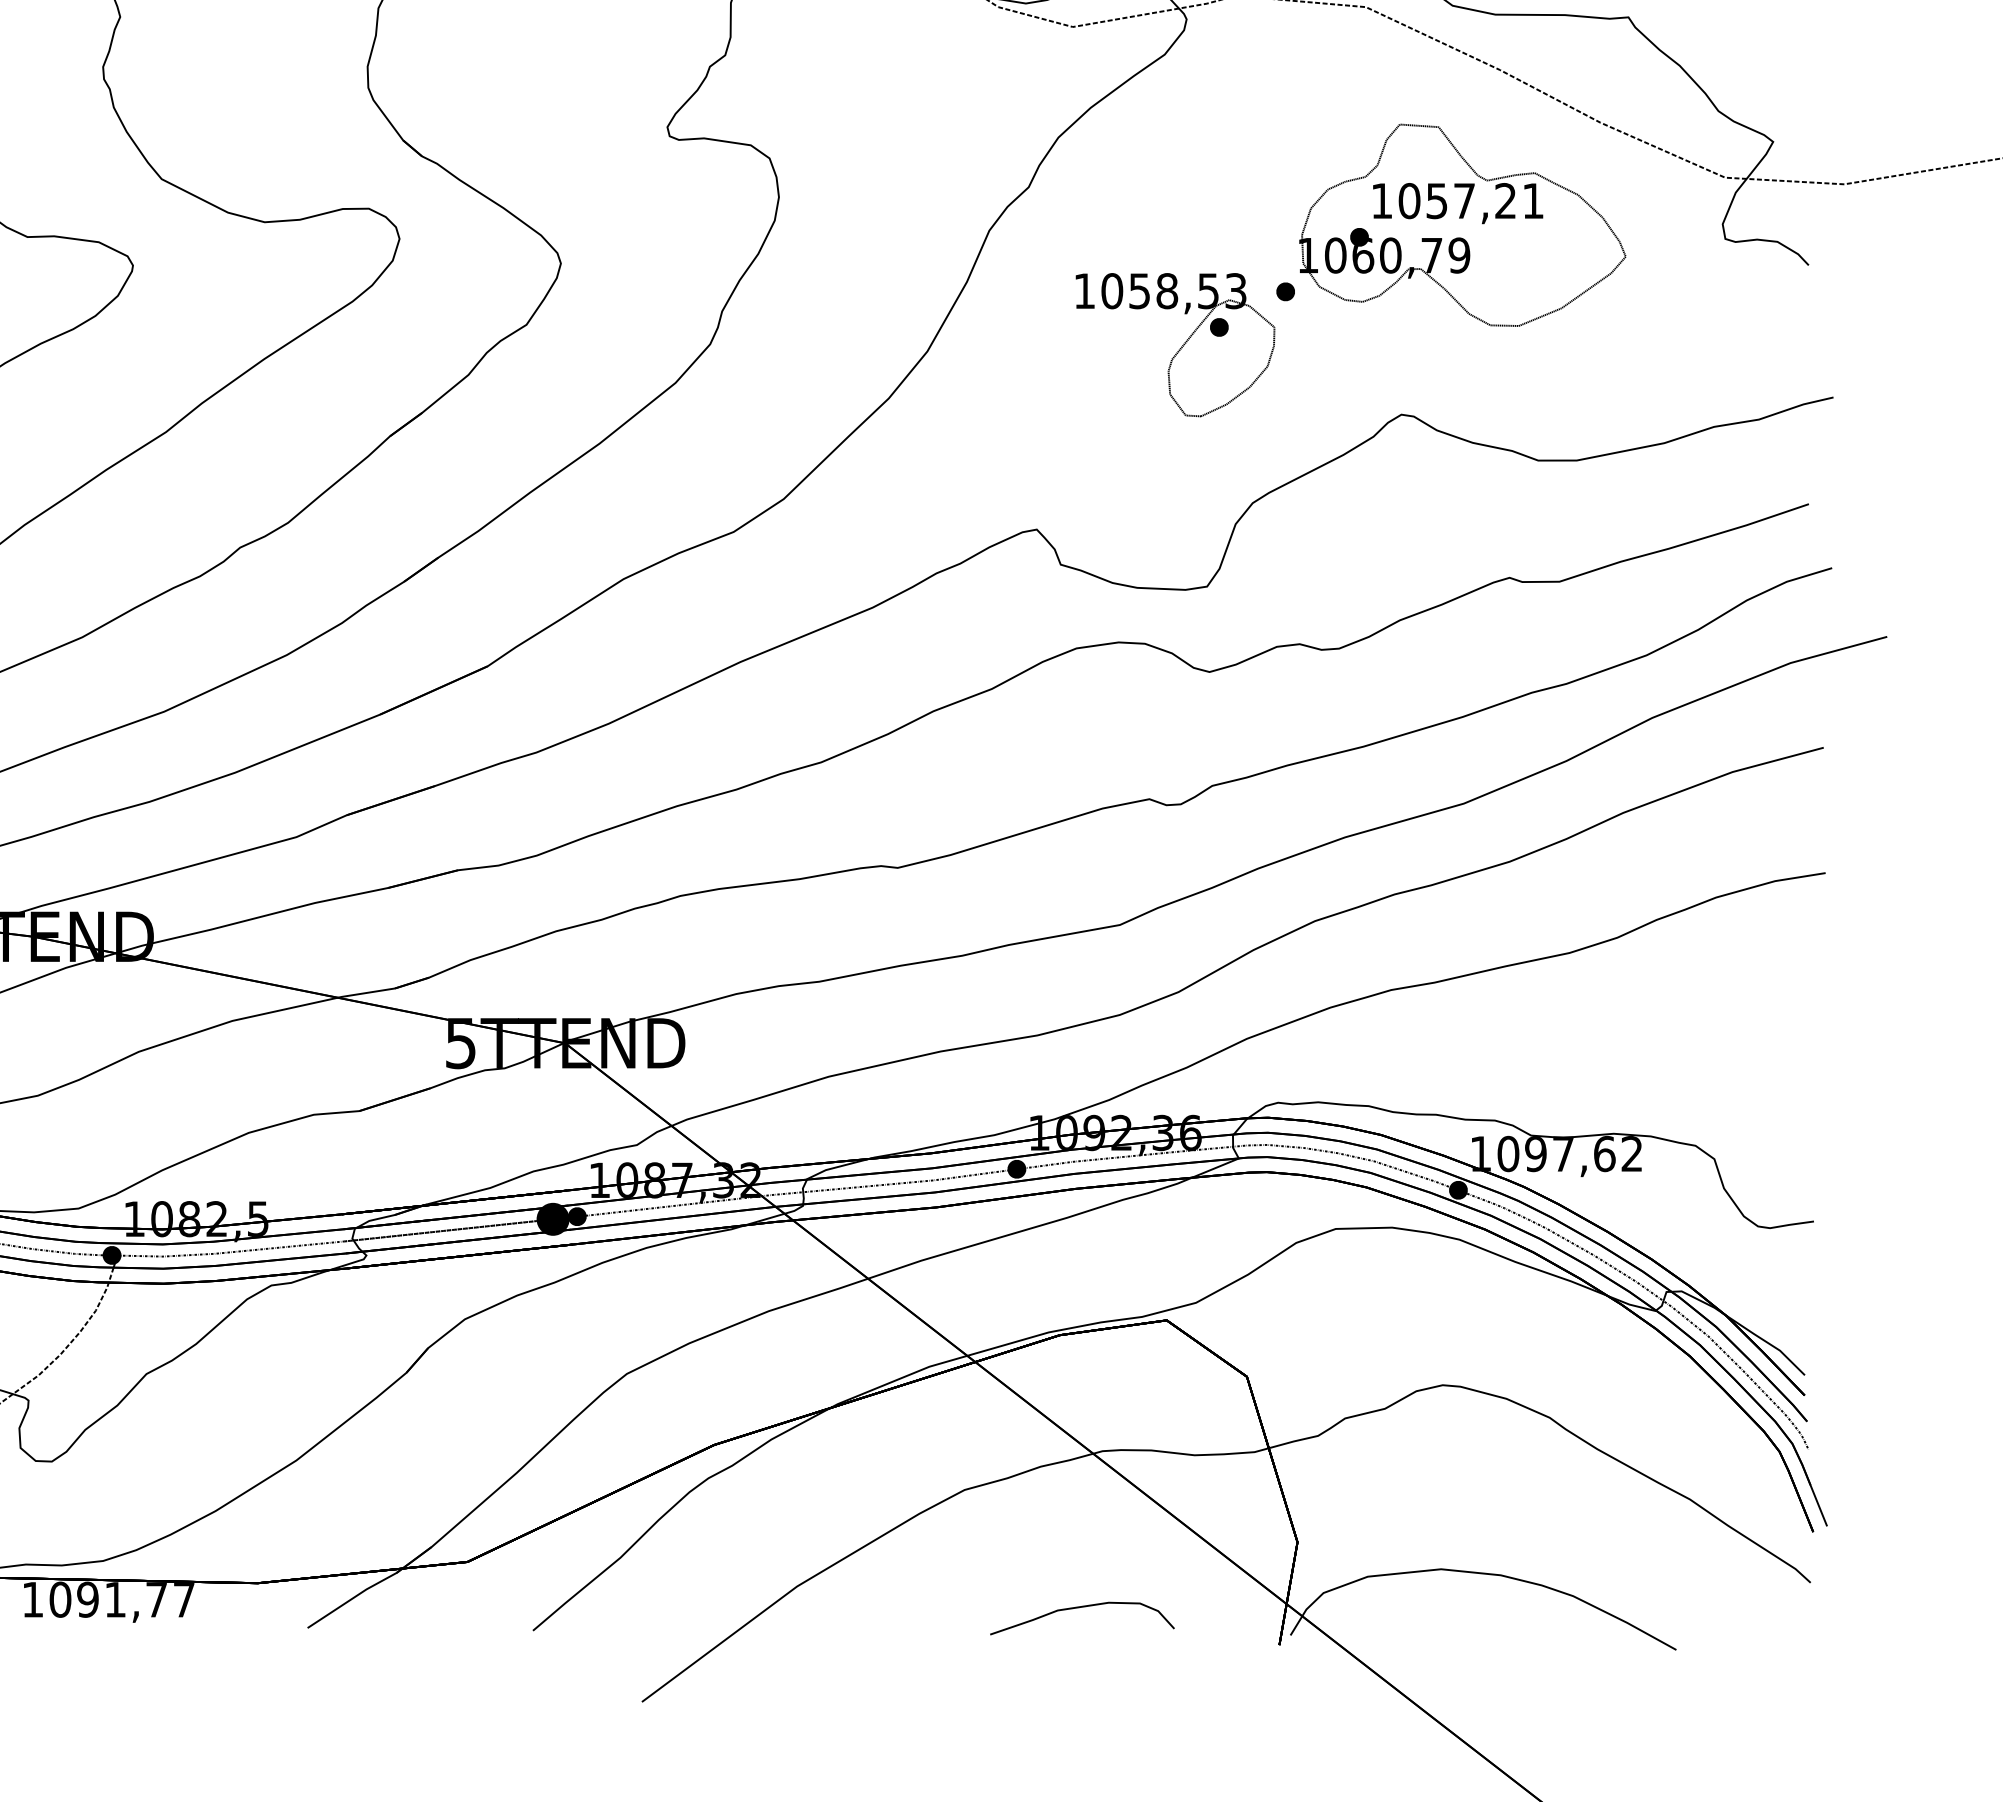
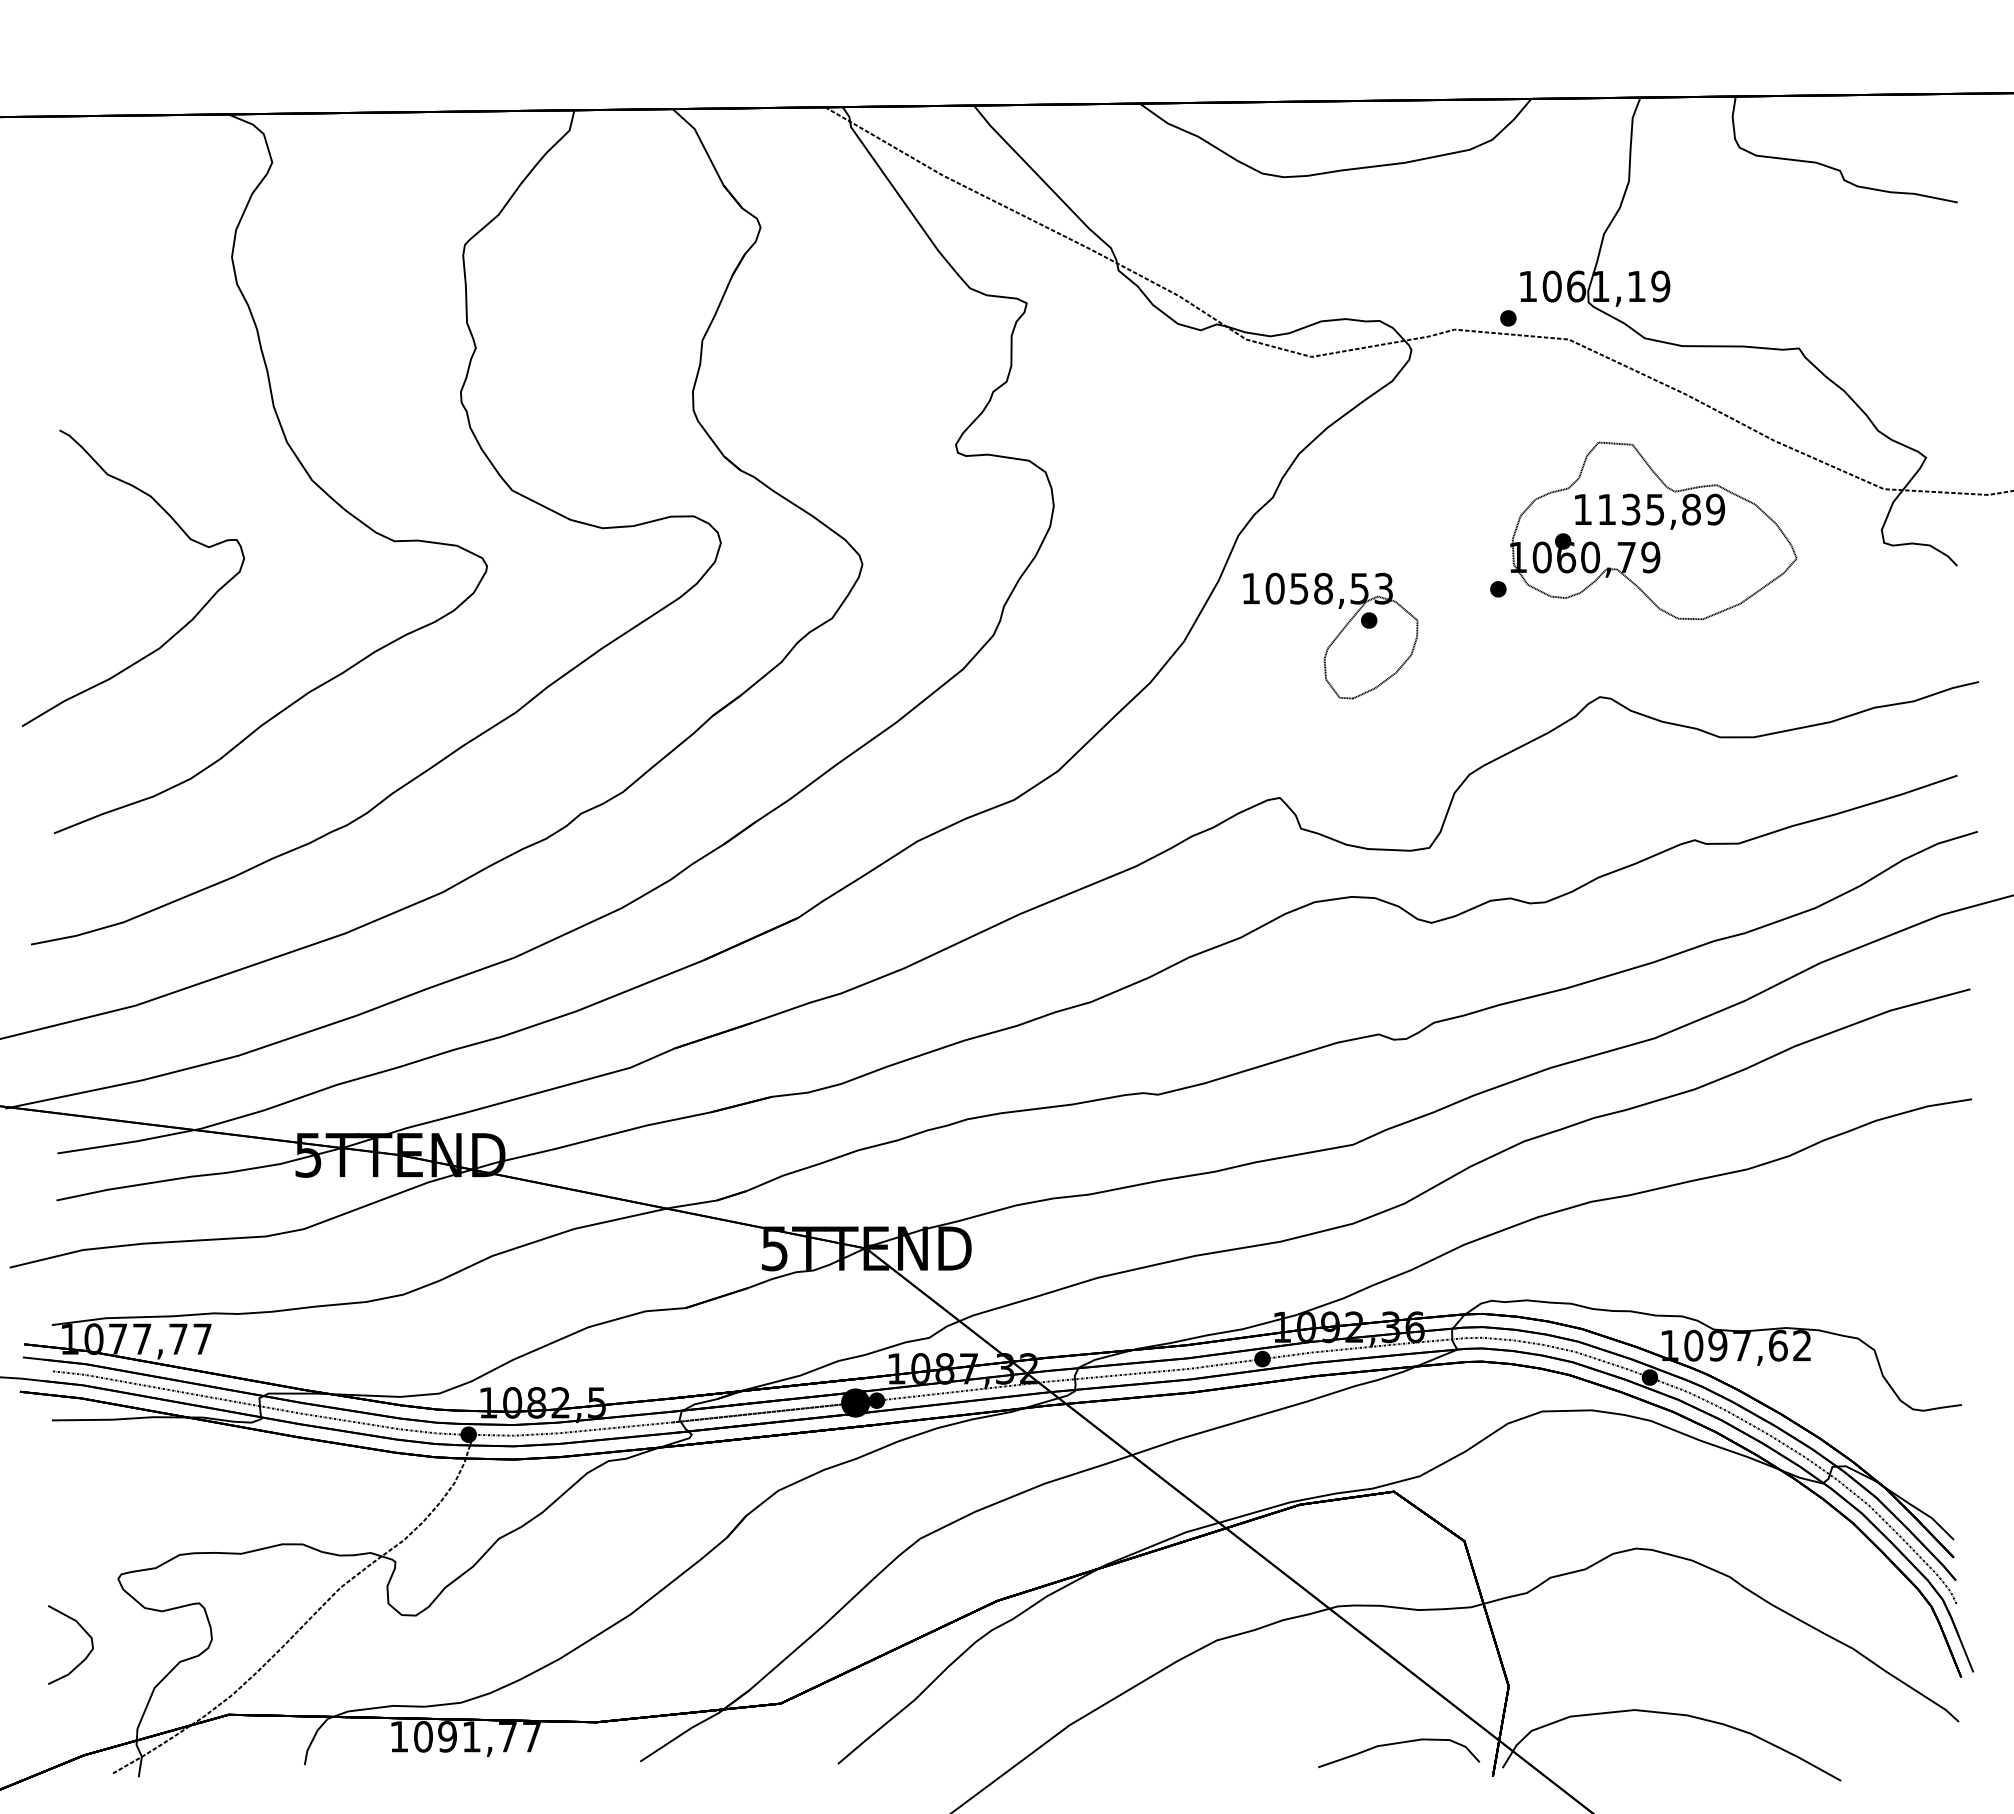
text: (1471, 200) -> (1661, 509), 1057,21 -> 1135,89
part: (1175, 344) -> (1330, 635), moved
curve: (1080, 1608) -> (1397, 1744), moved

